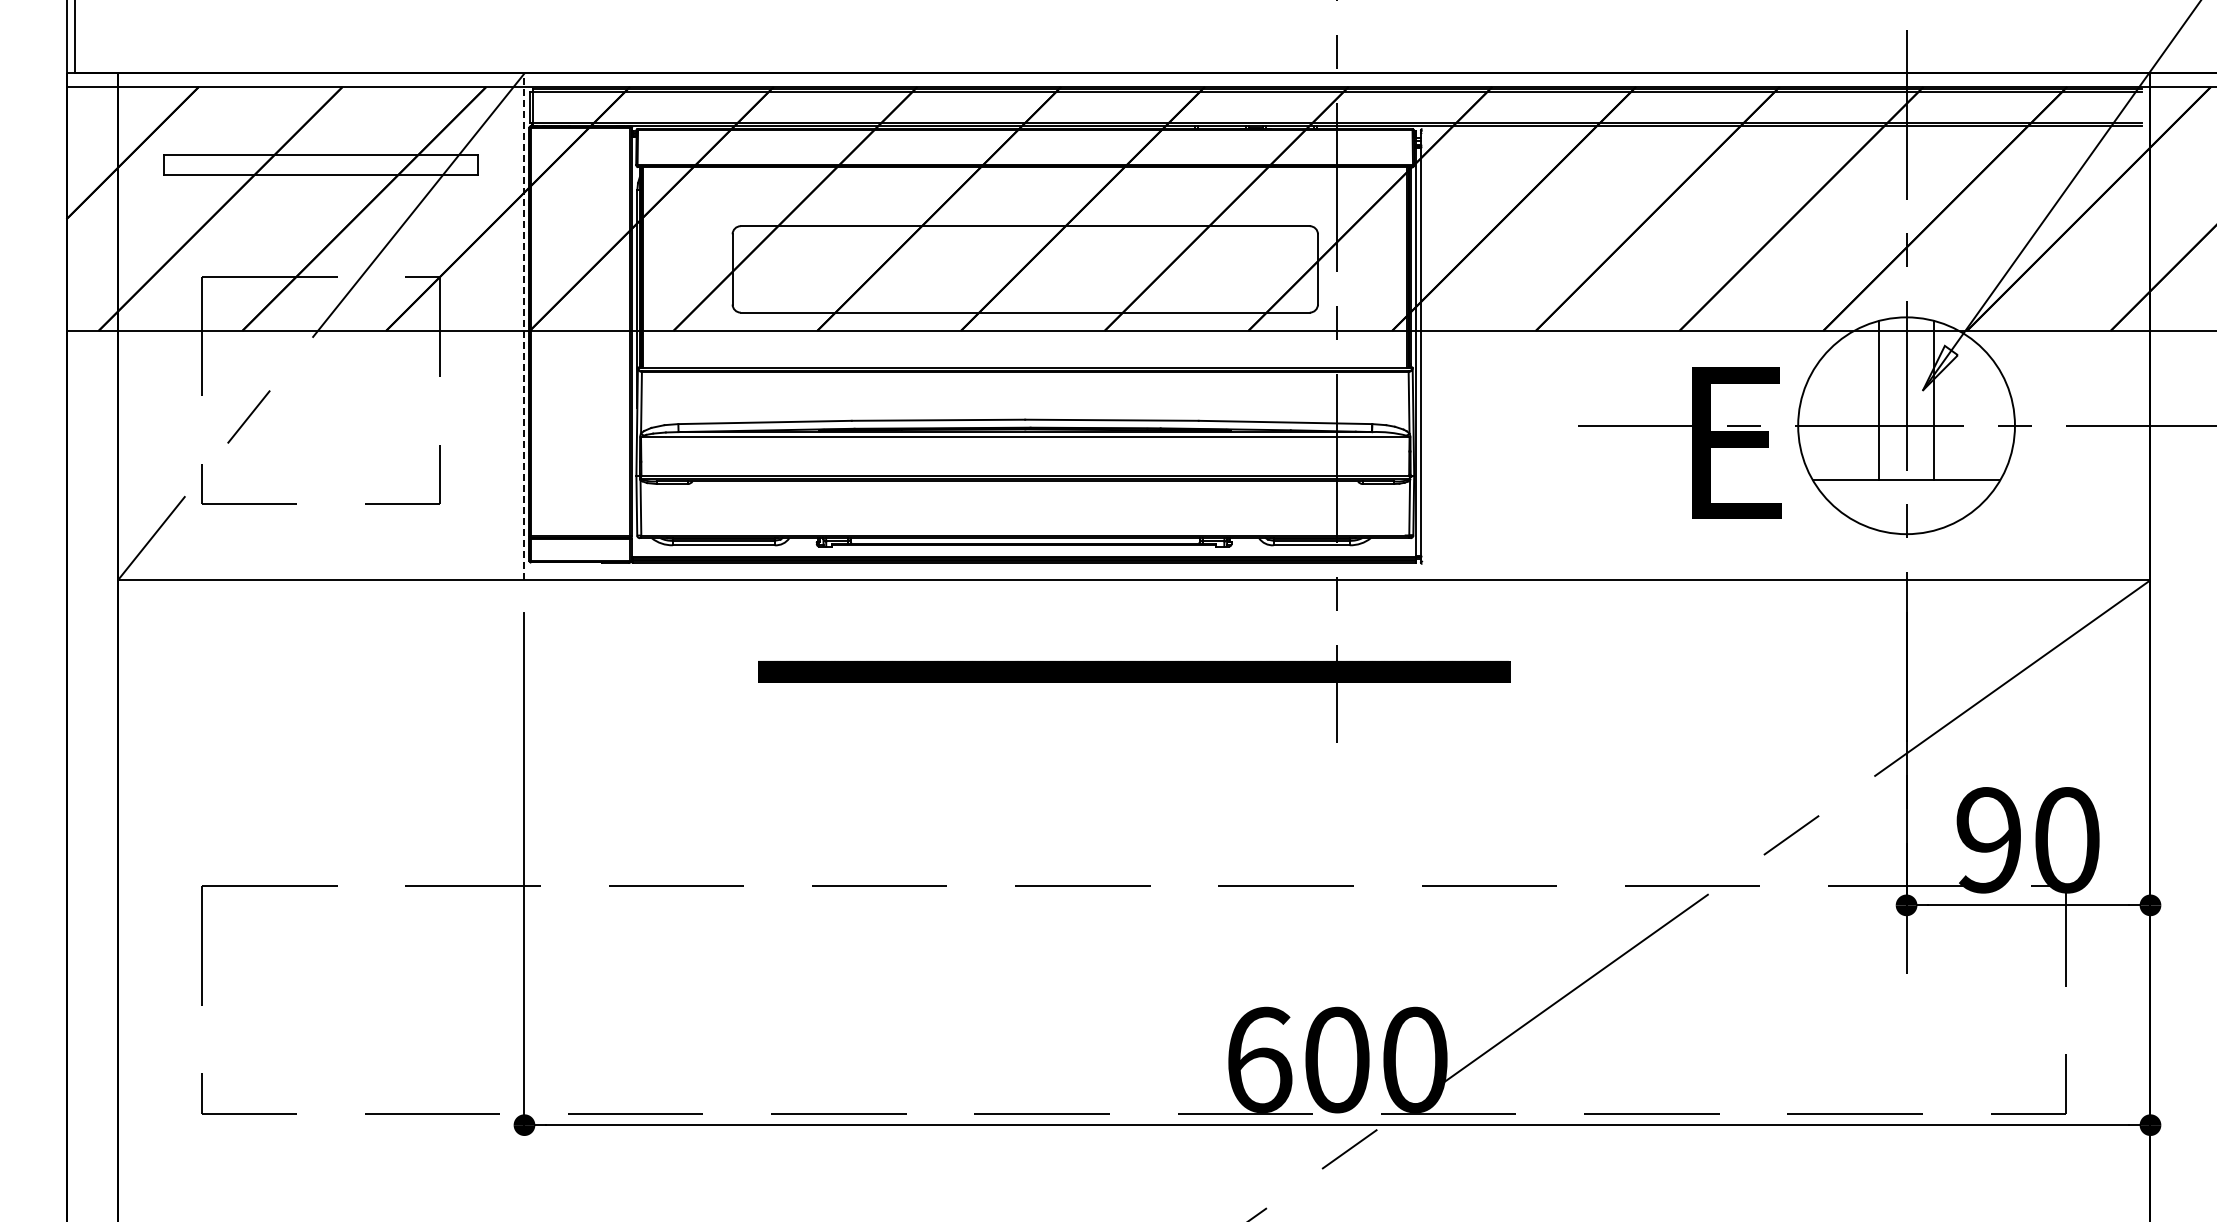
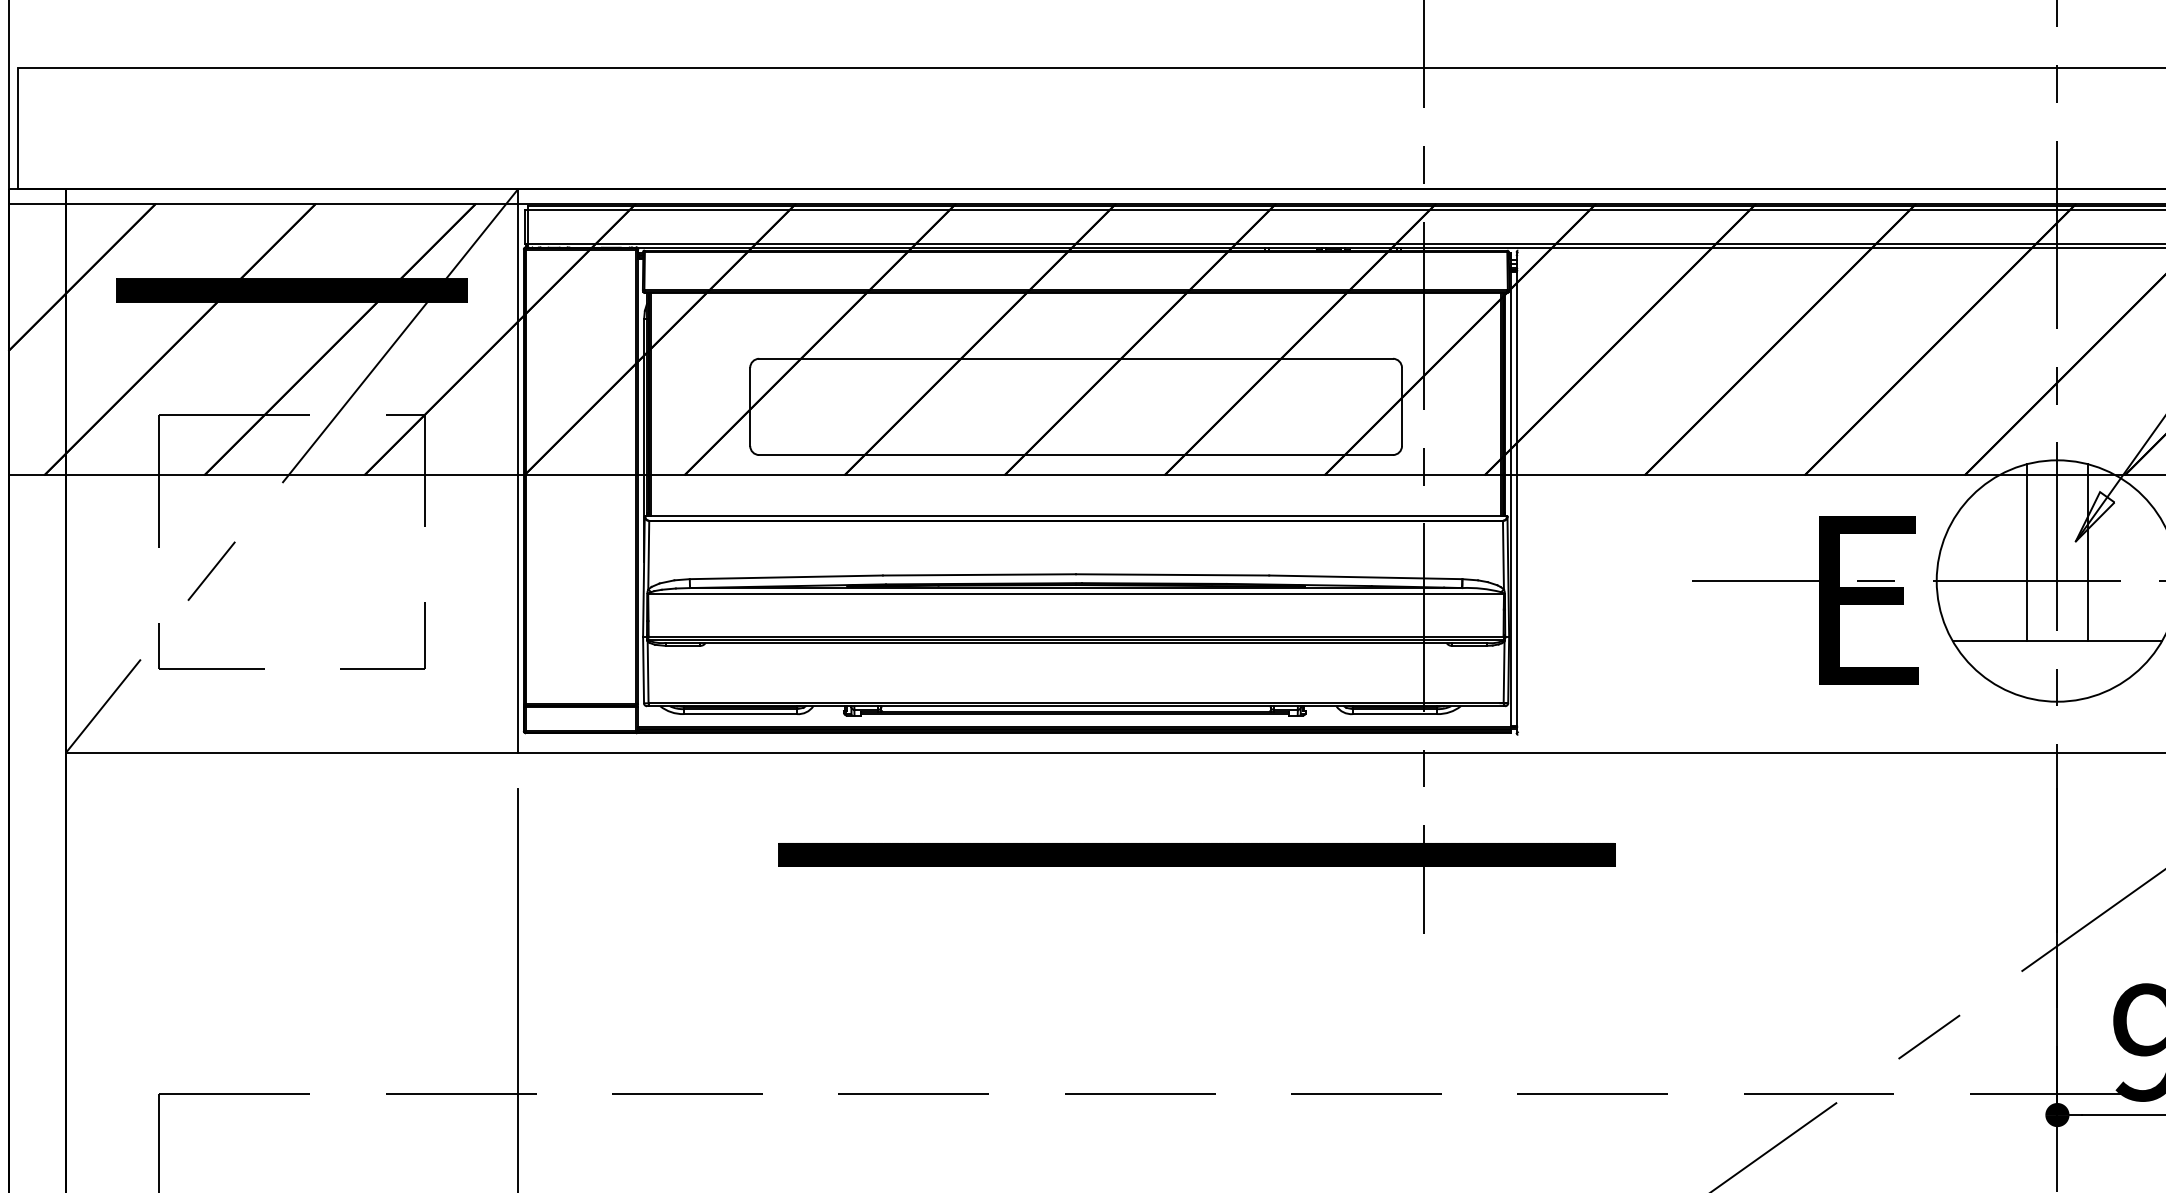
hatch: (321, 164) -> (292, 290), added
line: (524, 326) -> (518, 470), dashed -> solid

